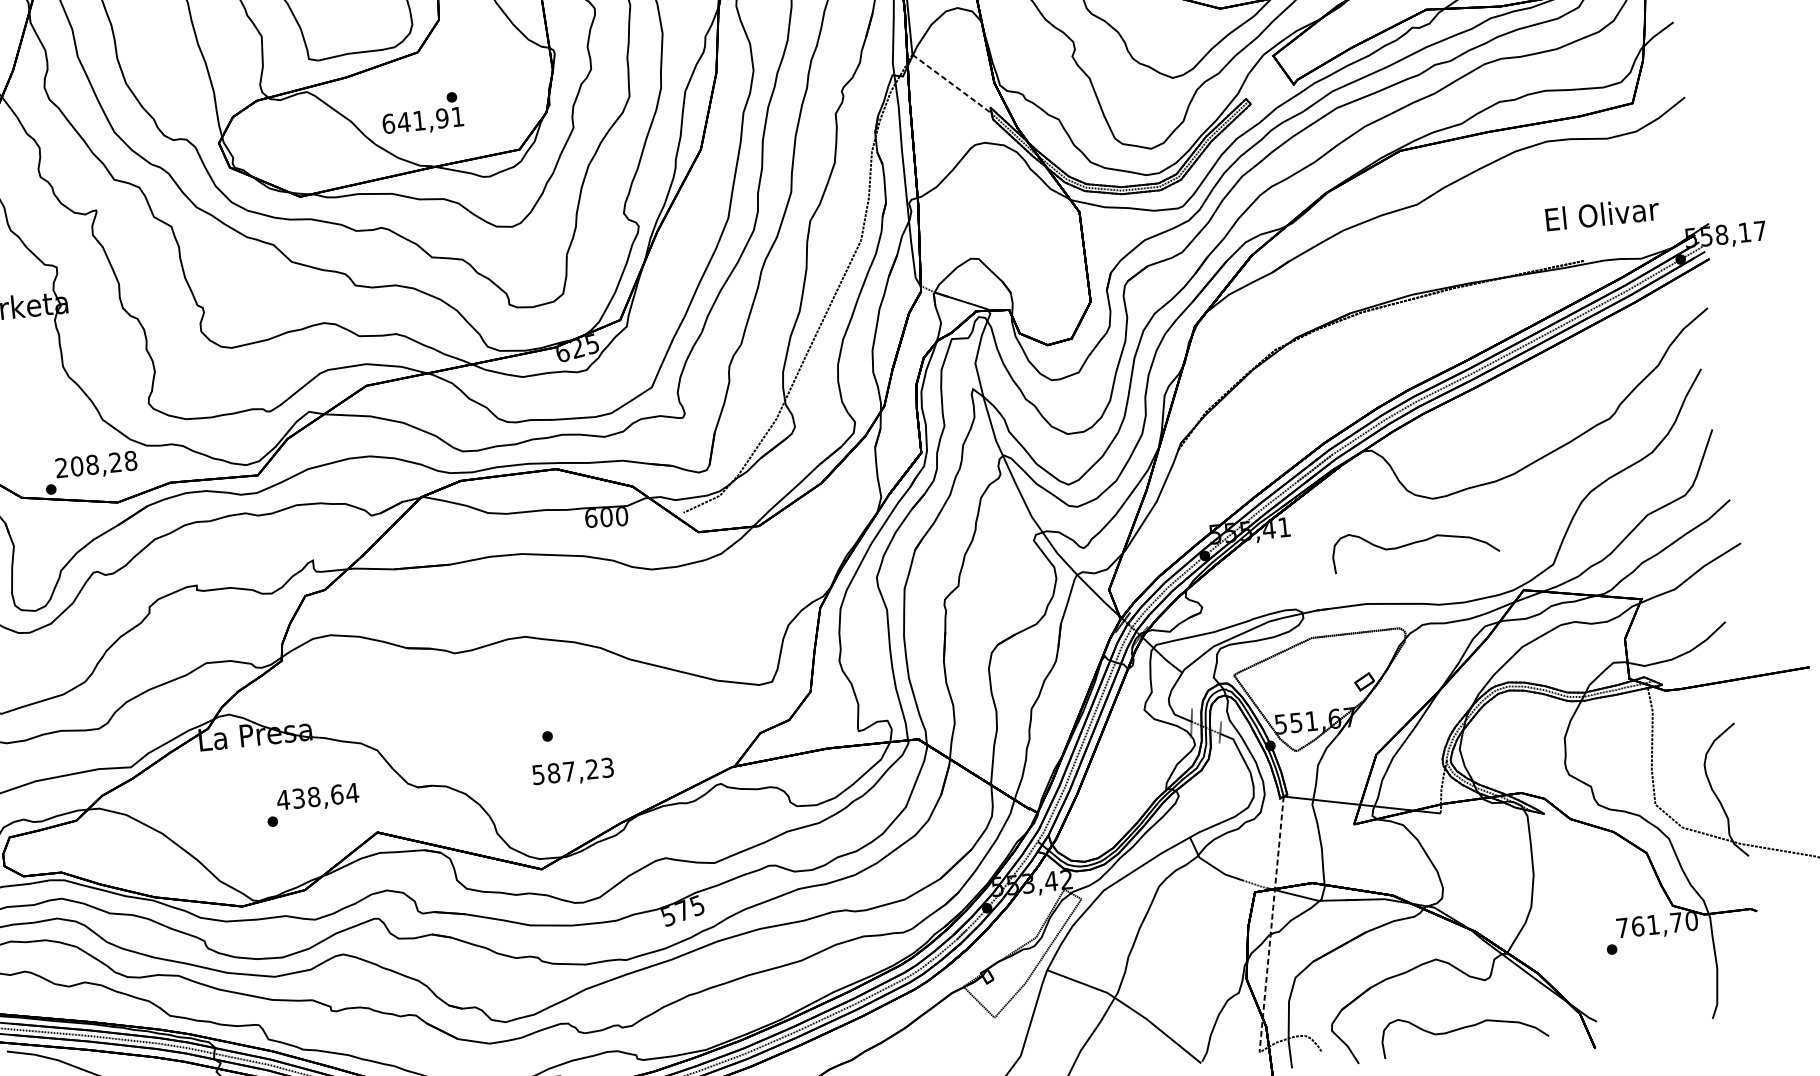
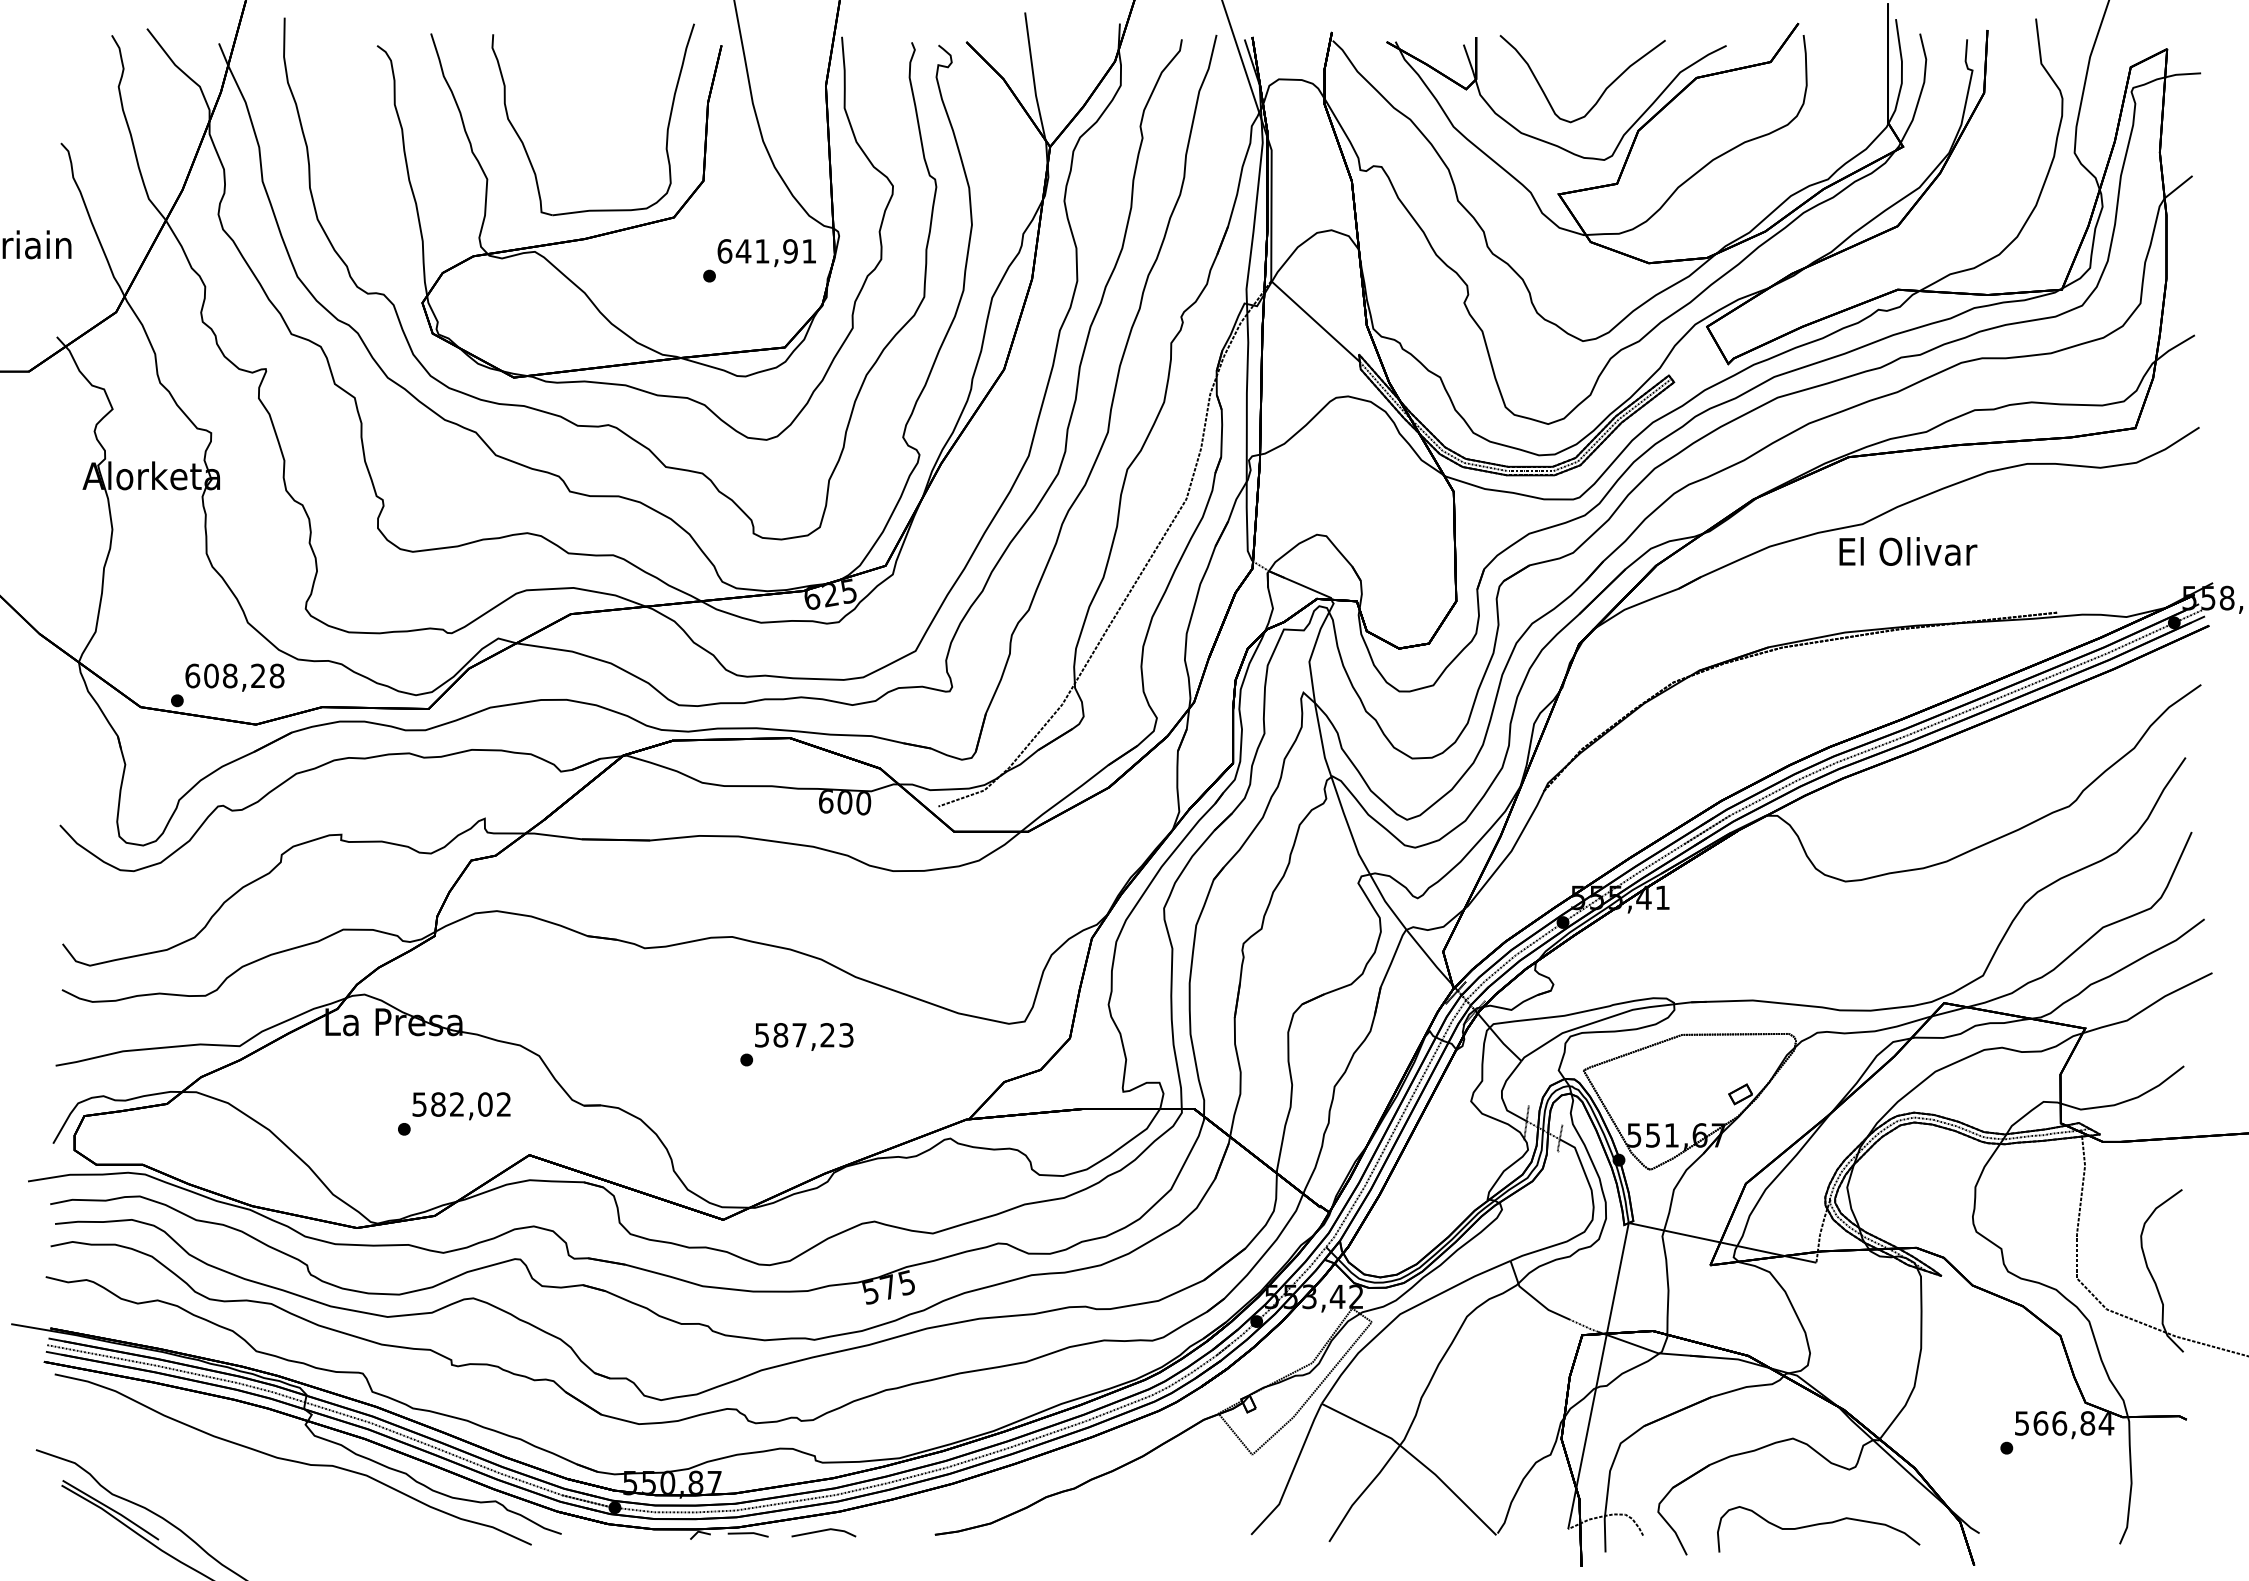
line: (952, 84) -> (1315, 321), dashed -> solid
text: (422, 122) -> (766, 253), moved
text: (1602, 214) -> (1908, 551), moved
text: (61, 467) -> (192, 675), 208,28 -> 608,28
curve: (1415, 543) -> (1818, 933), removed
text: (573, 772) -> (804, 1036), moved
text: (317, 796) -> (461, 1104), 438,64 -> 582,02
line: (1271, 924) -> (1598, 1376), dashed -> solid
text: (1657, 924) -> (2064, 1423), 761,70 -> 566,84

